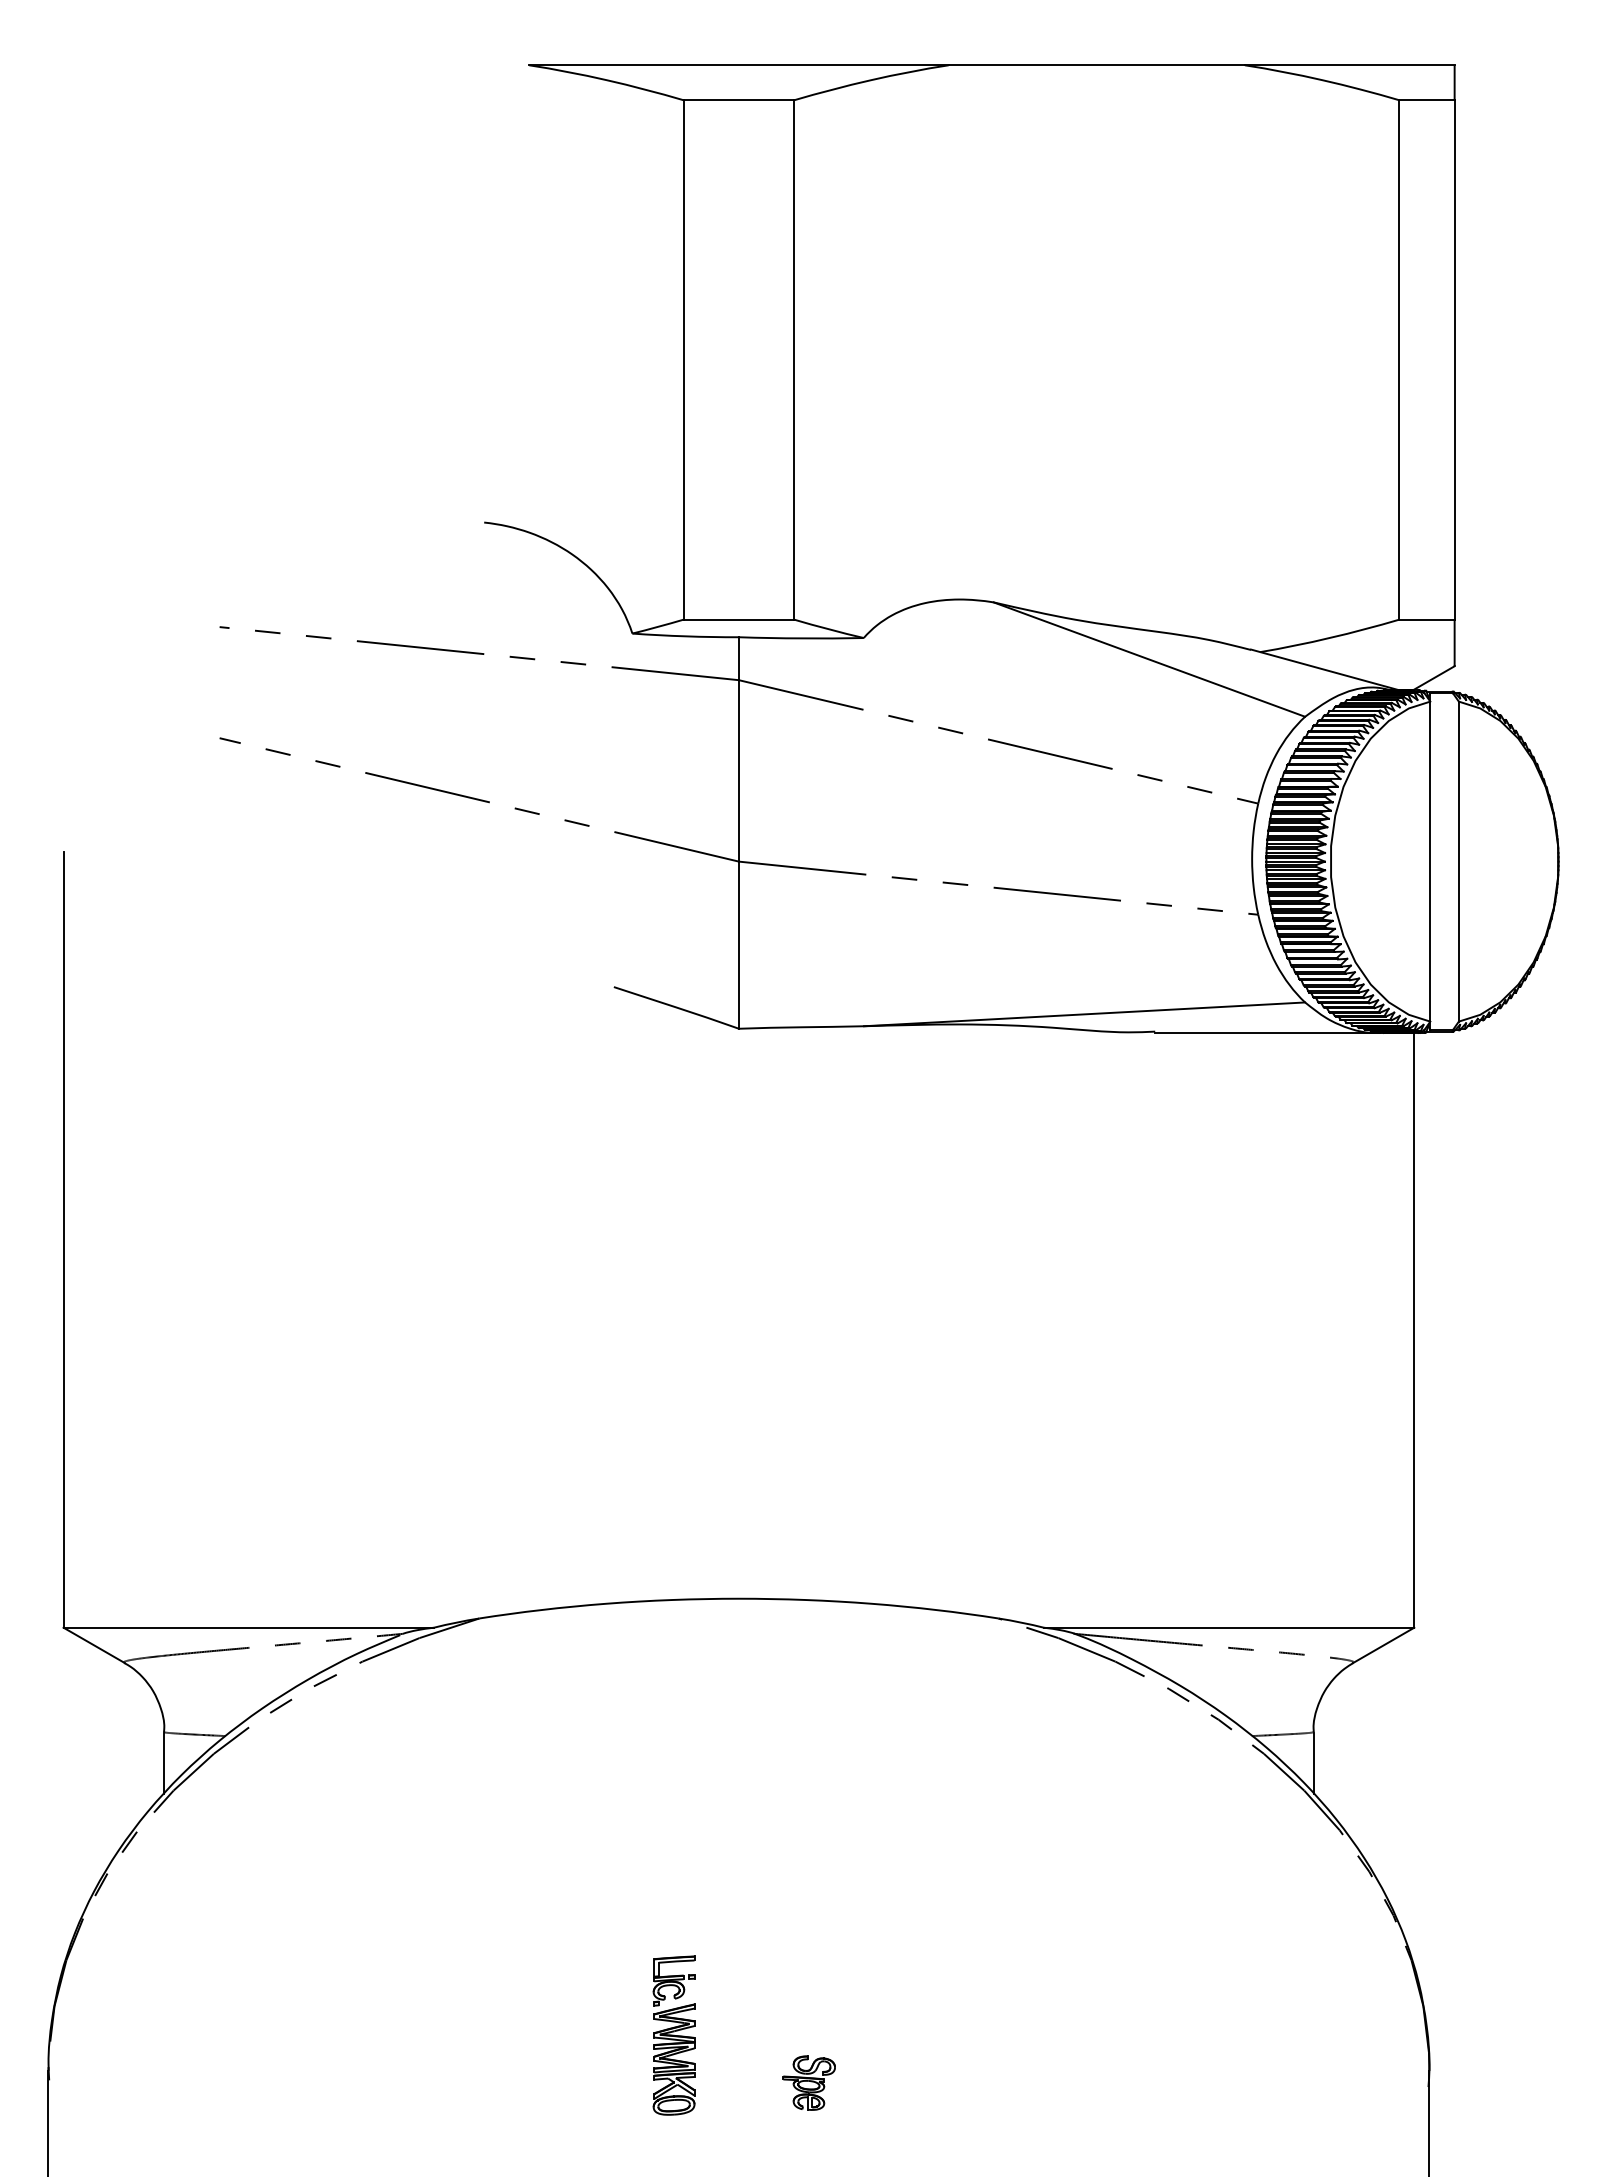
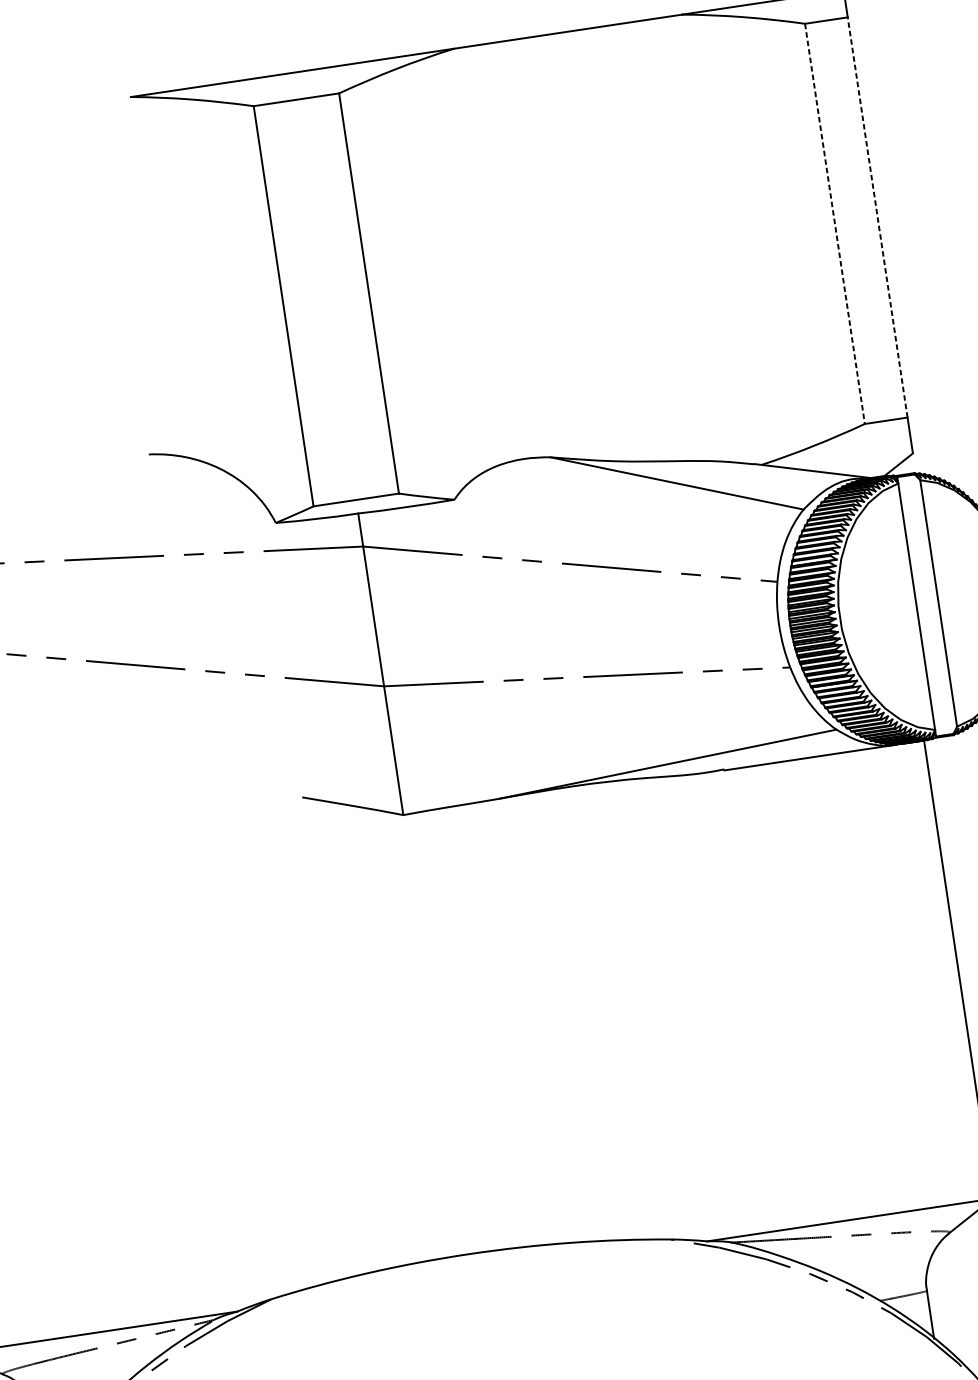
line: (1399, 359) -> (835, 223), solid -> dashed
line: (1454, 359) -> (877, 217), solid -> dashed

